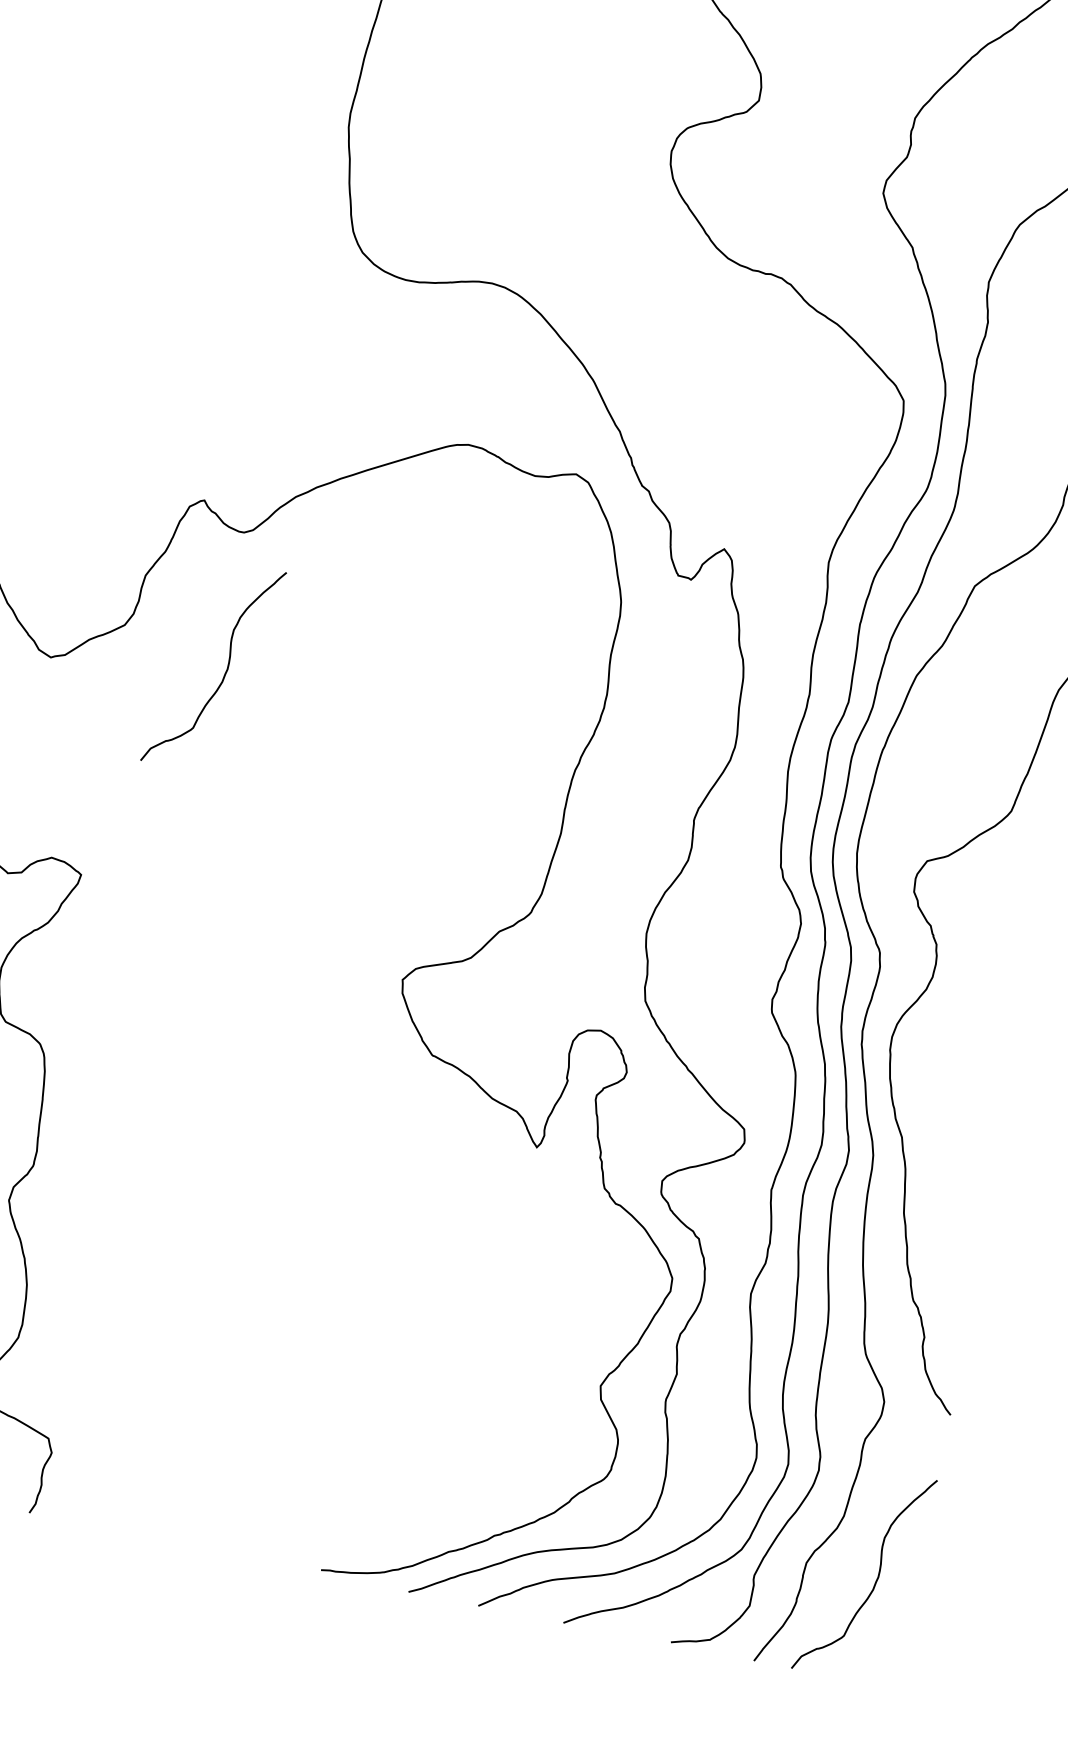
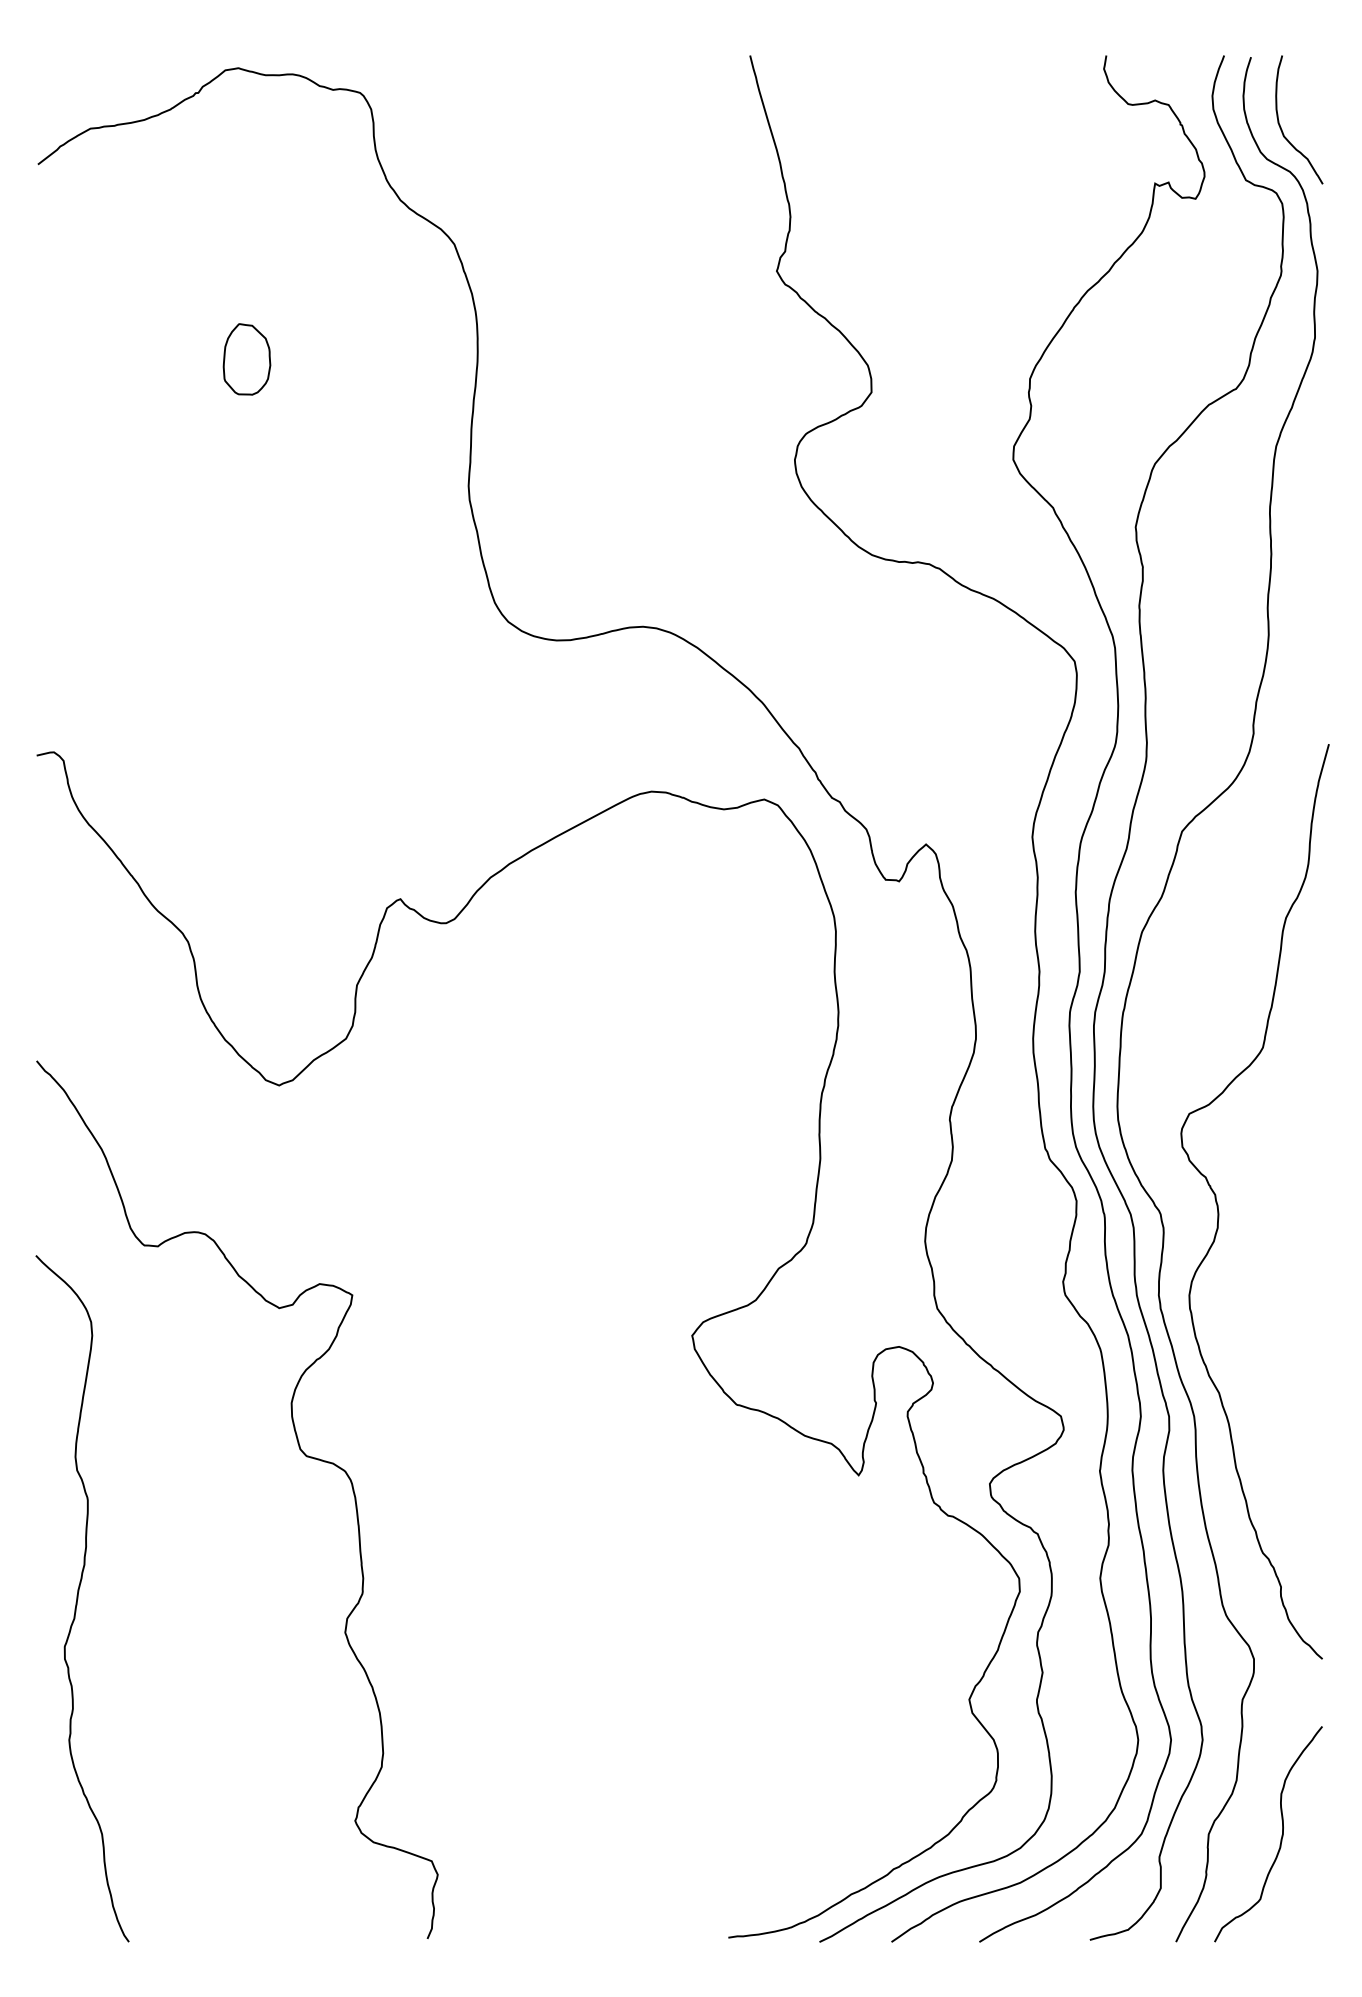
curve: (224, 673) -> (454, 1067), removed

